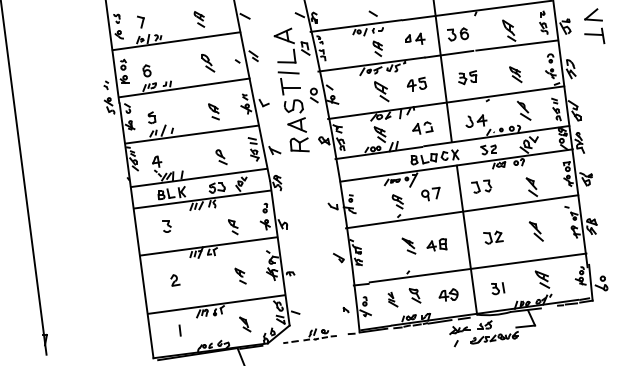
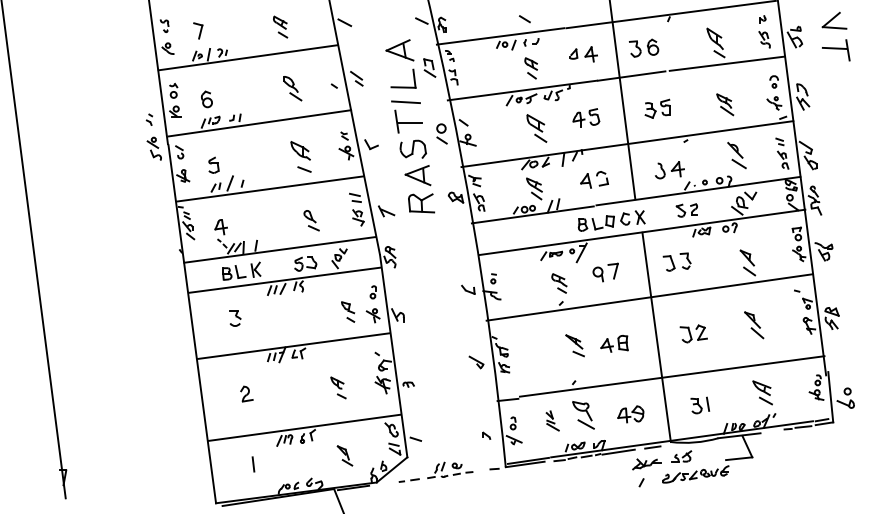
part: (213, 111) -> (300, 156), size x1.4
part: (233, 226) -> (348, 311), moved
part: (414, 295) -> (583, 415), size x1.4

